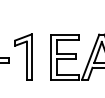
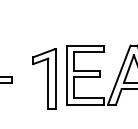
part: (23, 56) -> (44, 78), moved

